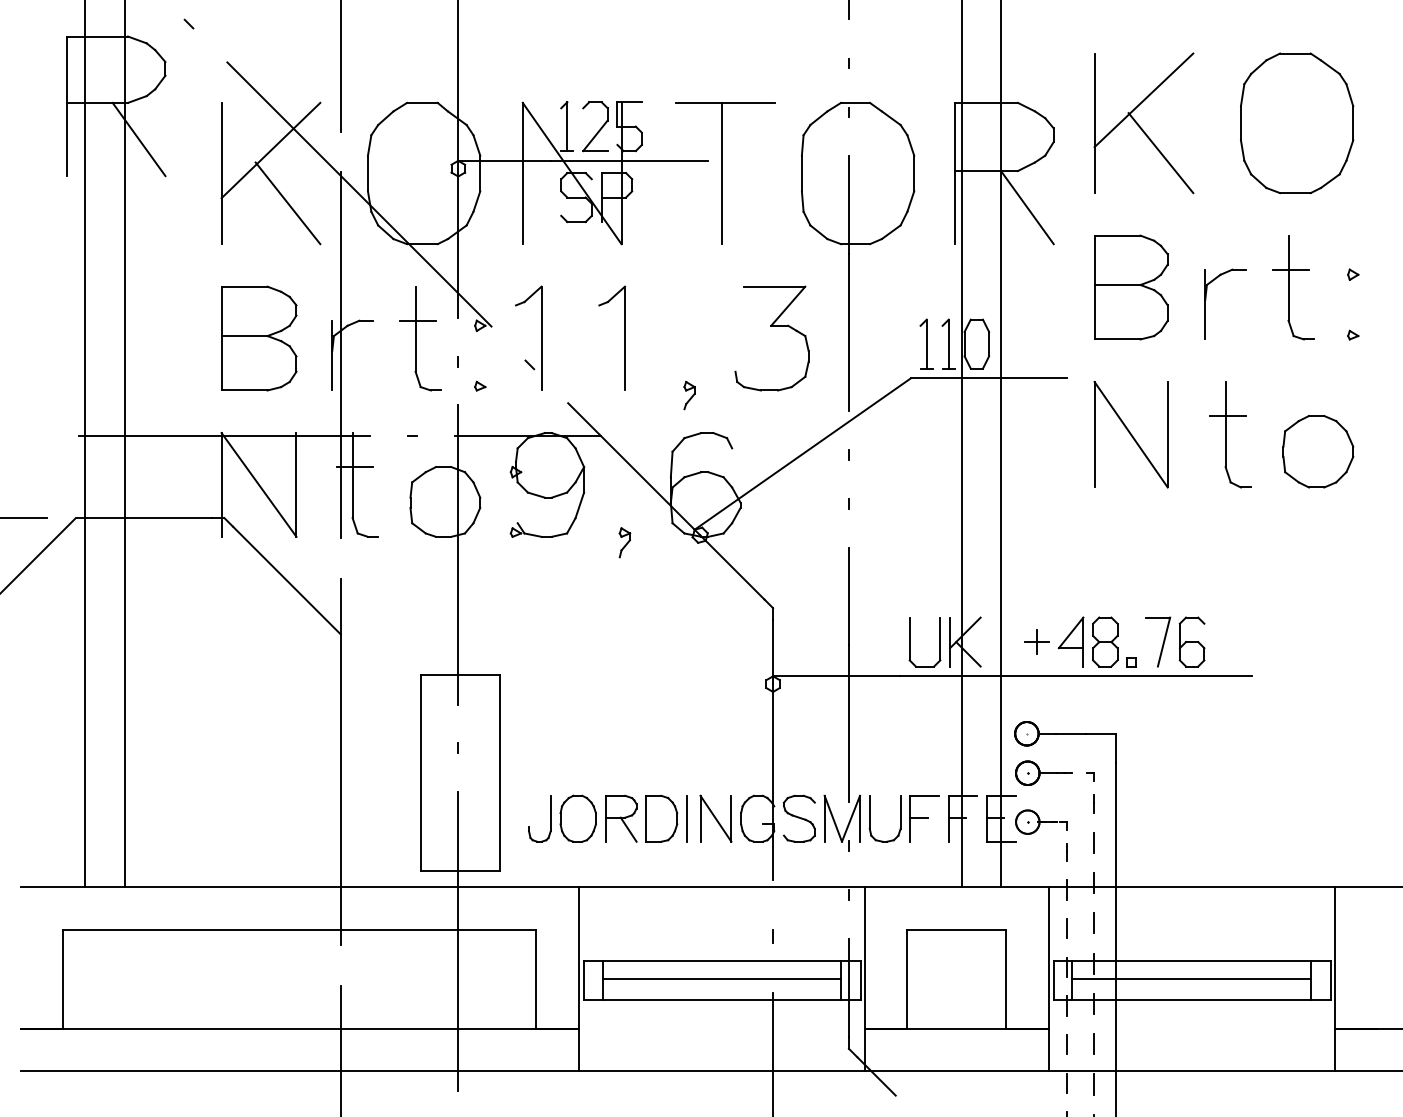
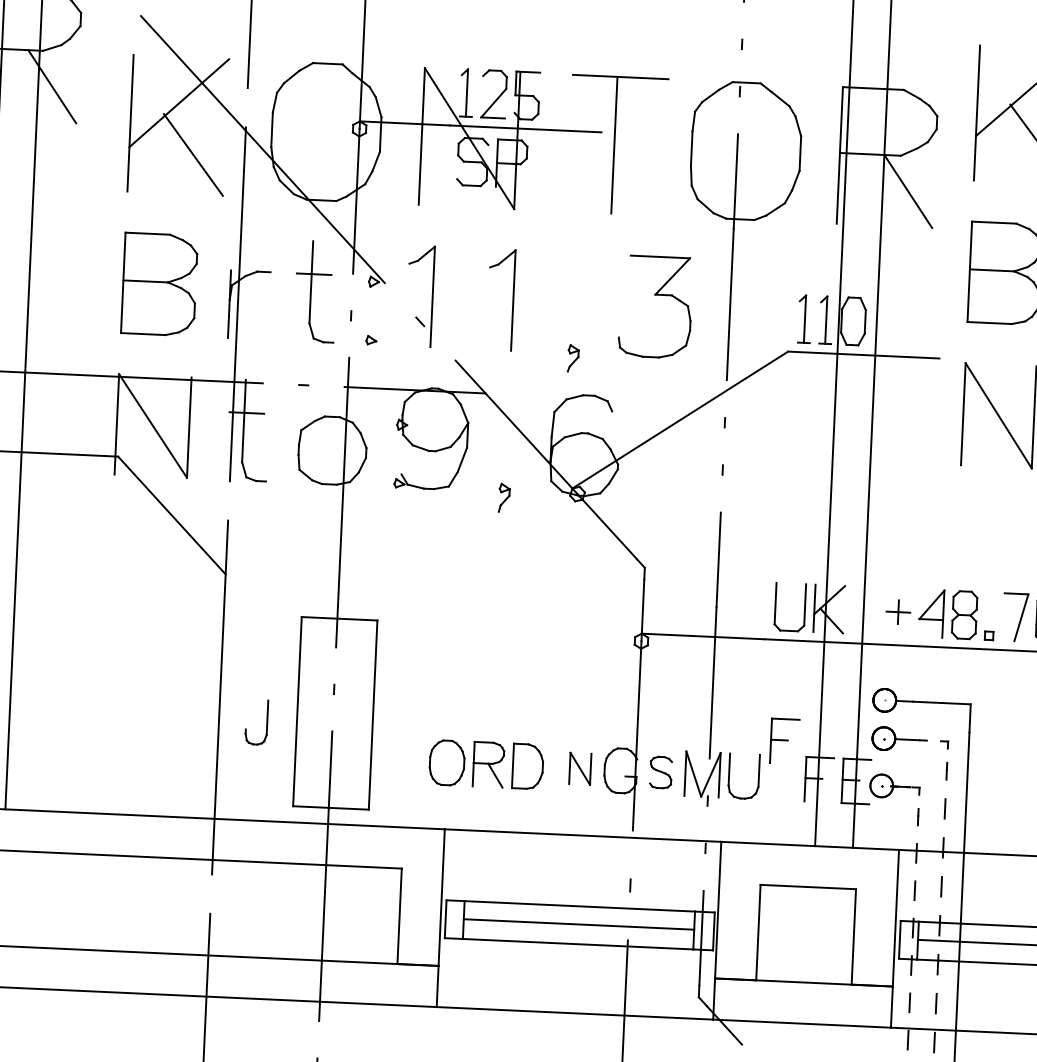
part: (550, 818) -> (267, 722), moved
line: (686, 818) -> (551, 767), removed
part: (715, 818) -> (579, 768), size x0.7
part: (799, 818) -> (661, 772), size x0.7
part: (924, 818) -> (784, 741), moved

